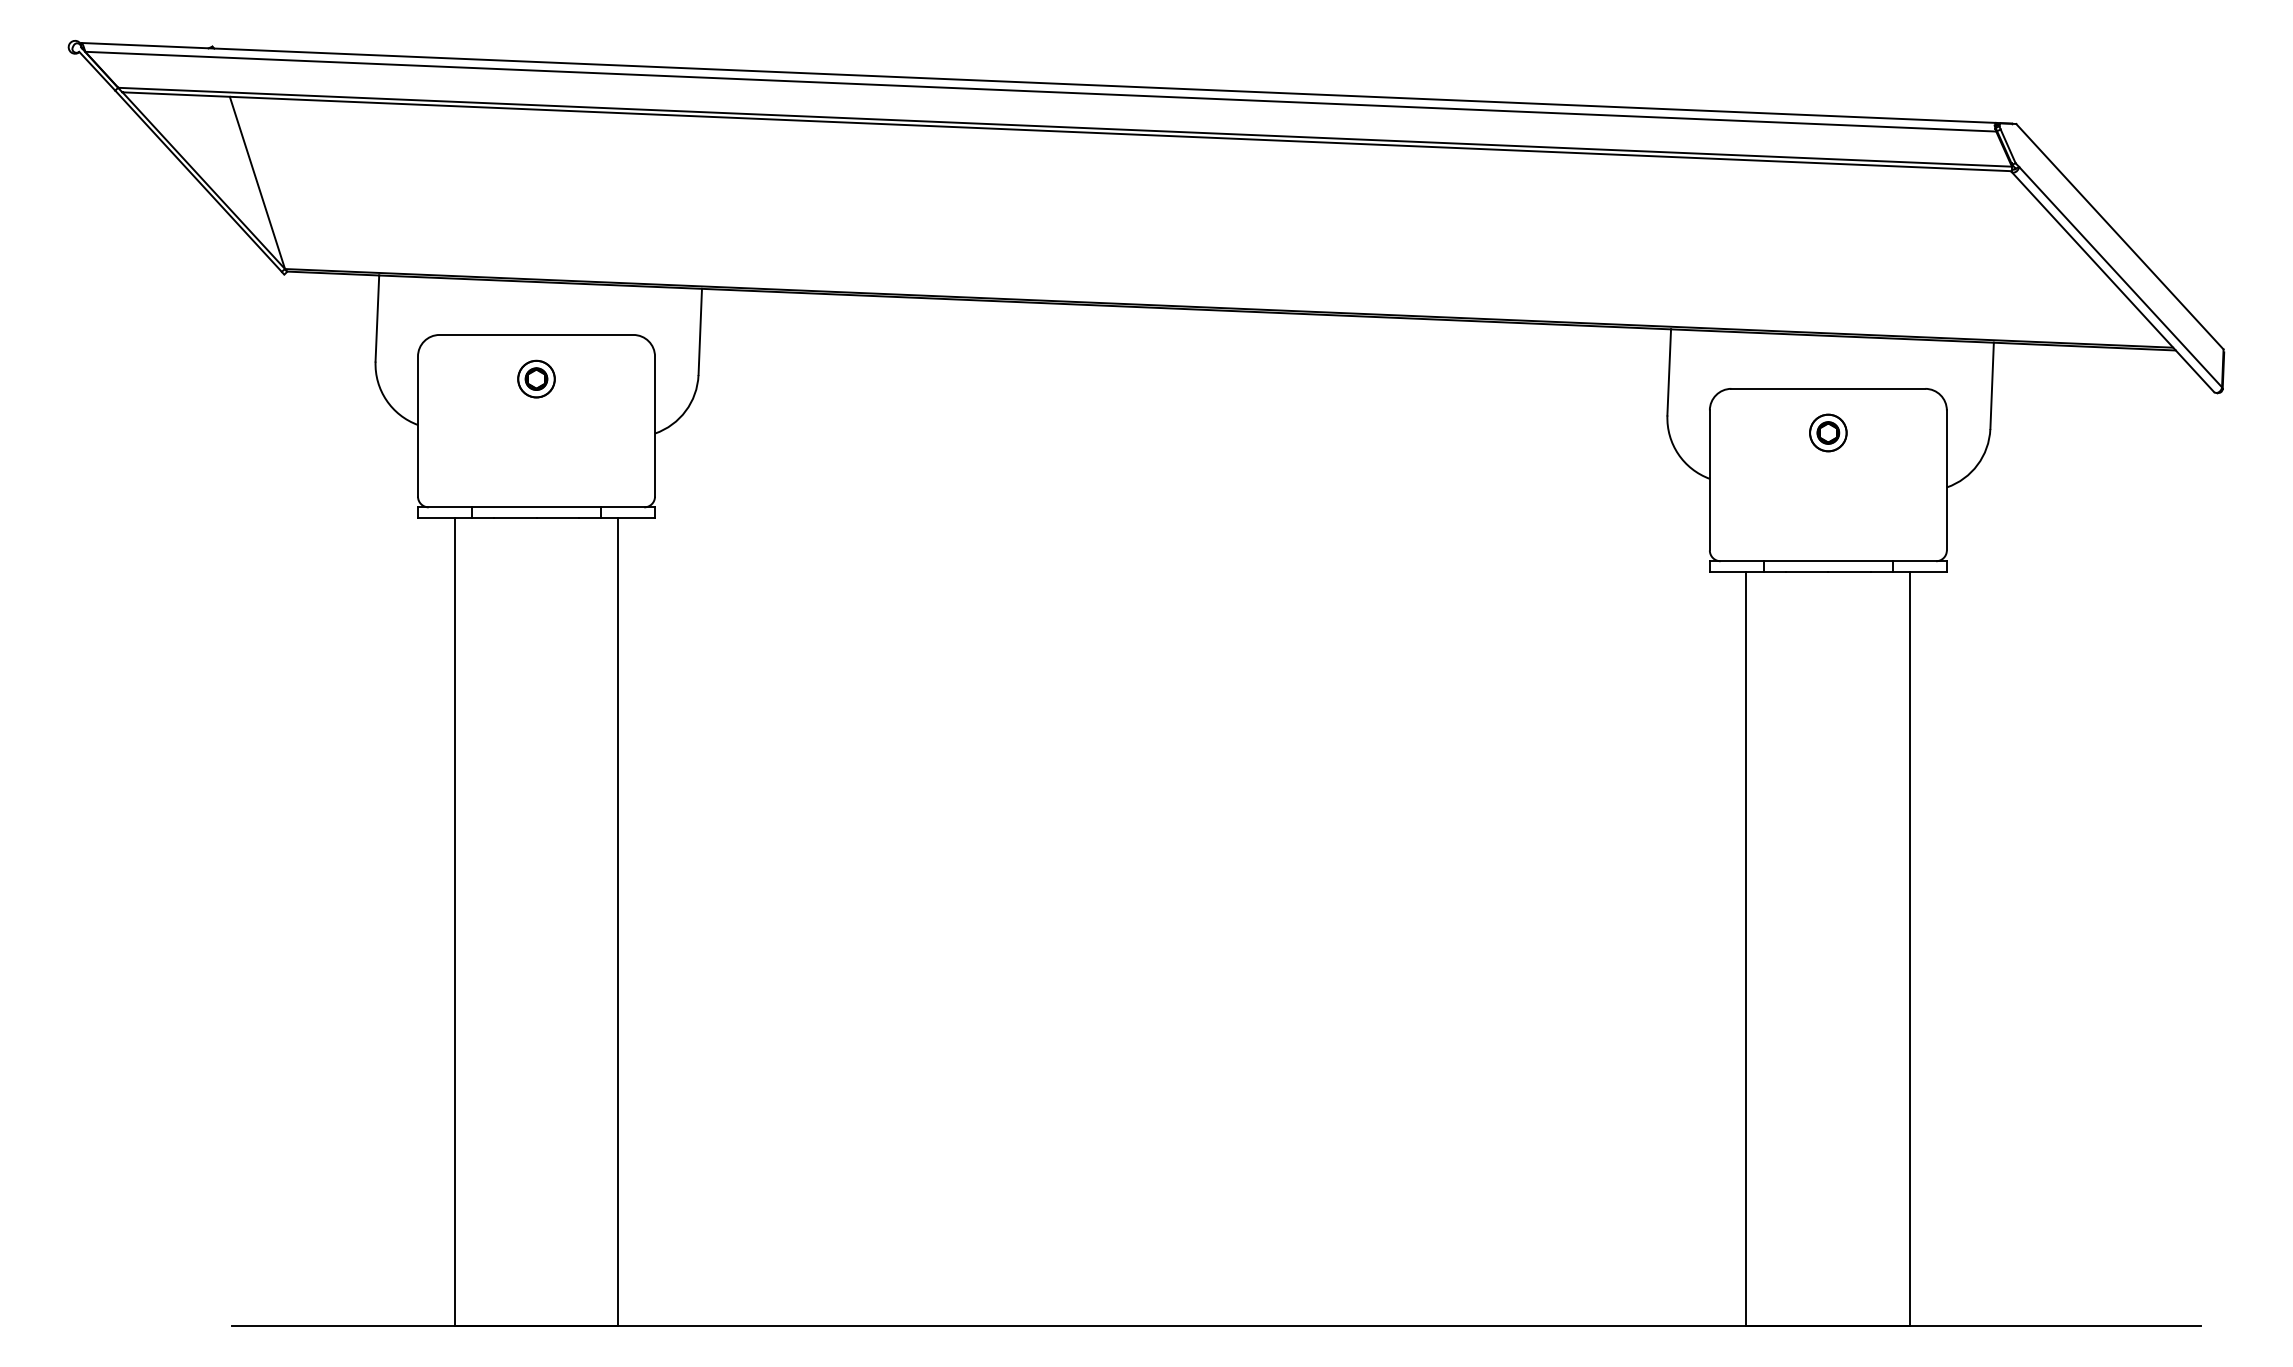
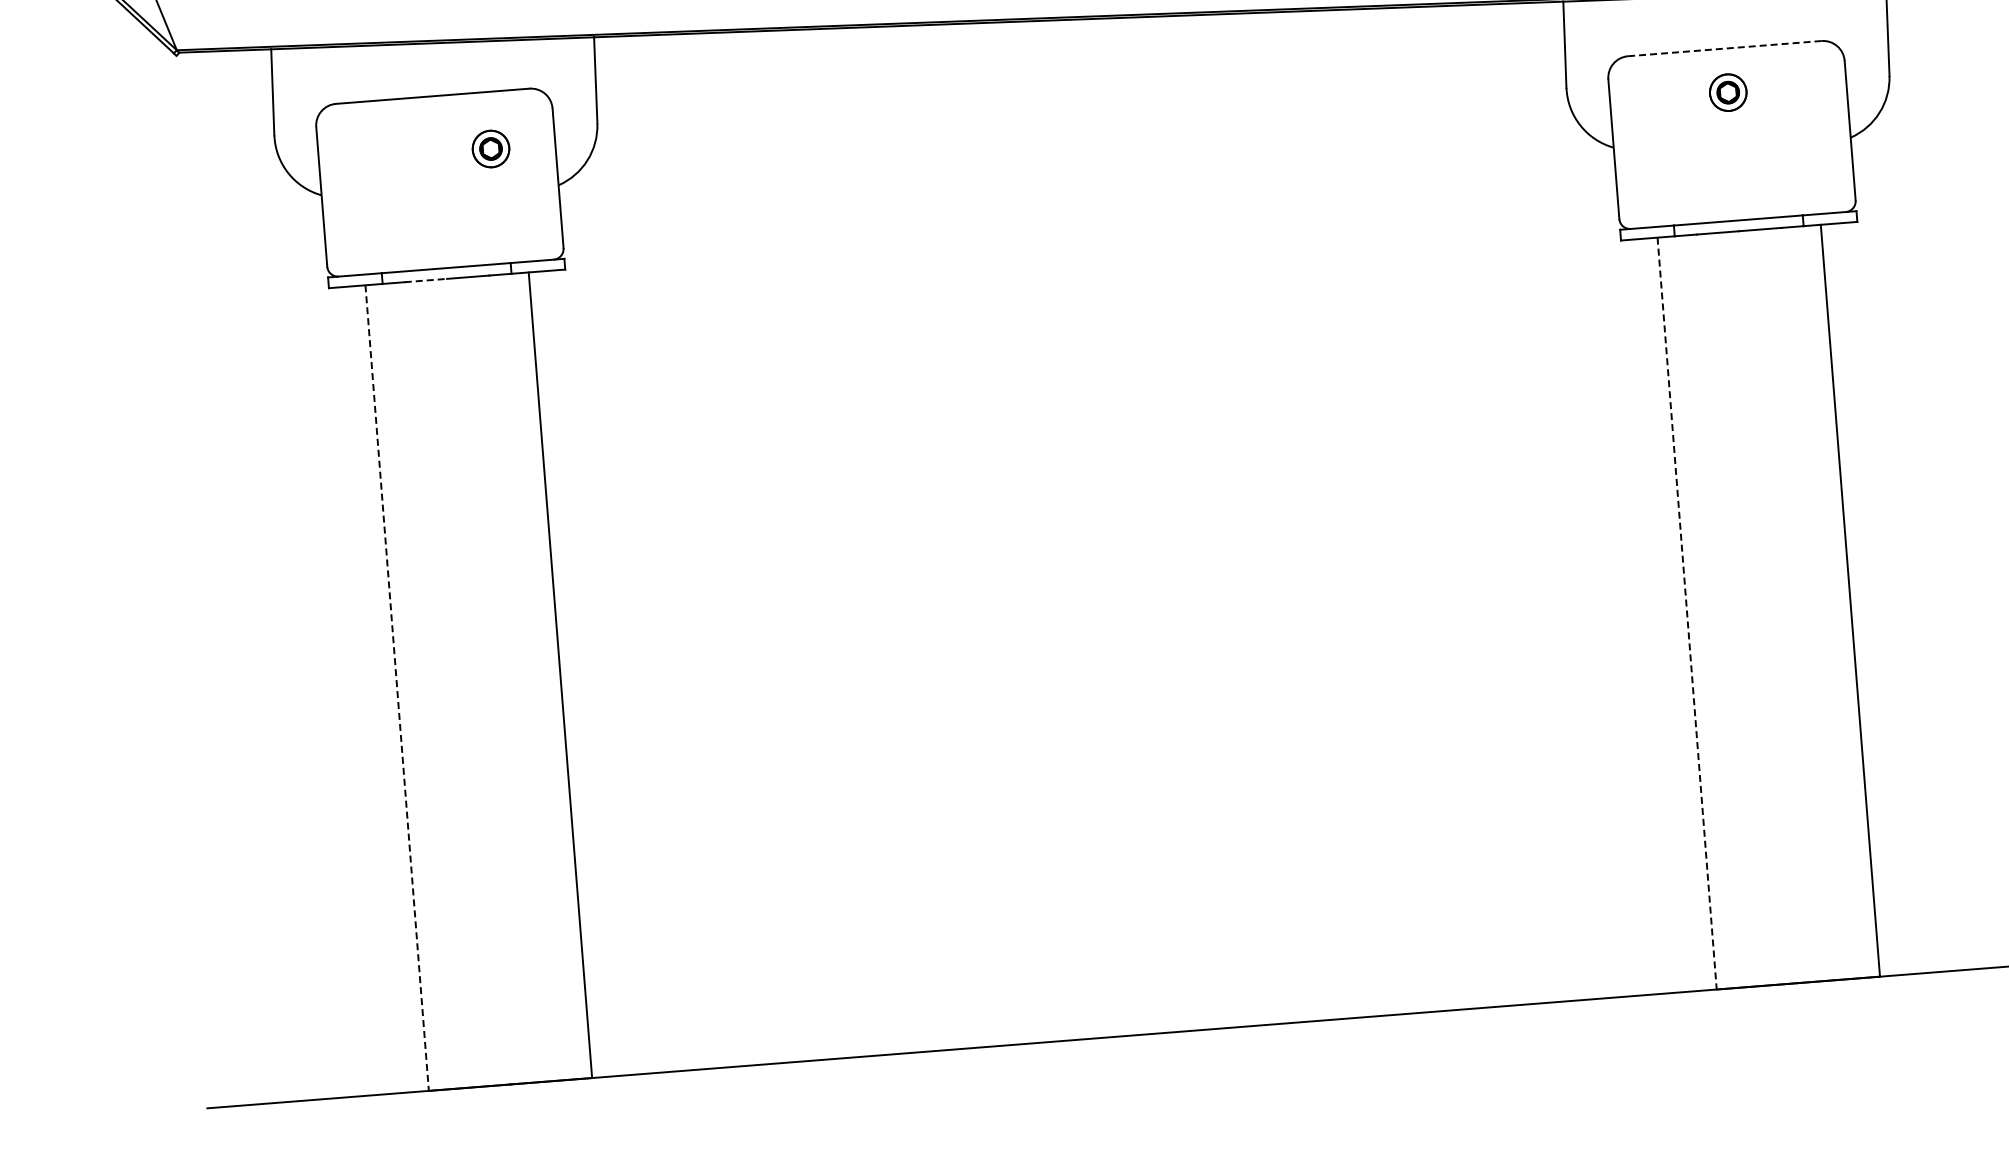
part: (536, 378) -> (490, 148), moved
line: (1828, 388) -> (1724, 48), solid -> dashed
line: (515, 518) -> (426, 280), solid -> dashed
line: (454, 922) -> (397, 688), solid -> dashed
line: (1746, 949) -> (1687, 613), solid -> dashed

